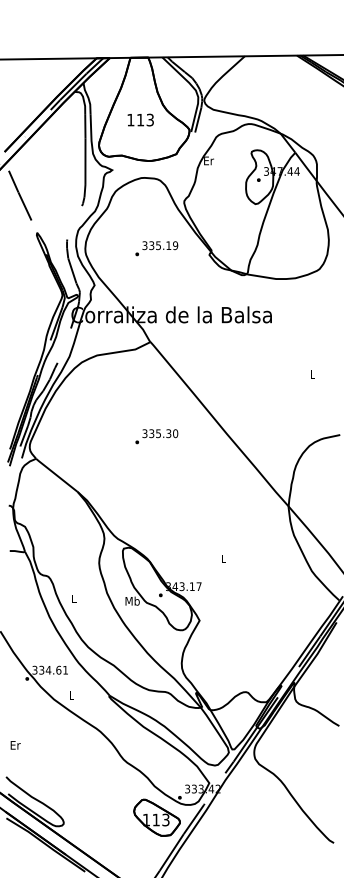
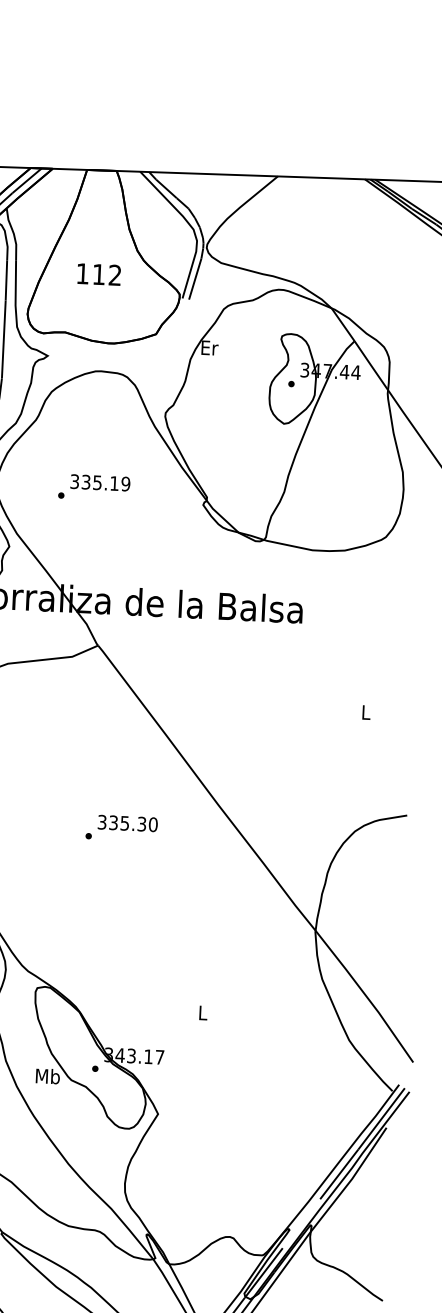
text: (149, 120) -> (113, 275), 113 -> 112
text: (156, 248) -> (93, 487), moved
text: (156, 436) -> (121, 827), moved

